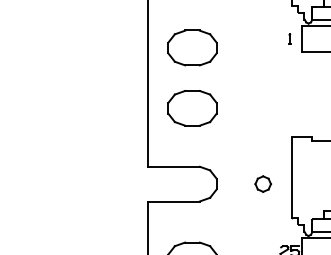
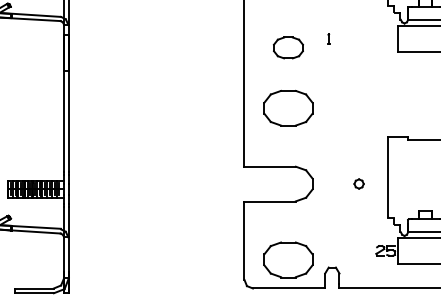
part: (289, 38) -> (328, 38), moved
part: (192, 47) -> (288, 47), size x0.6
part: (262, 183) -> (358, 183), size x0.6

